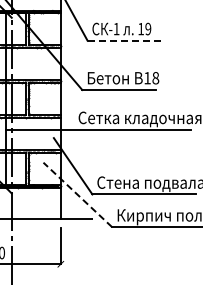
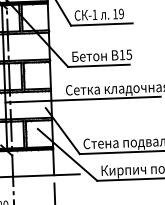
line: (124, 40) -> (101, 24), dashed -> solid
text: (155, 78) -> (129, 55), 18 -> 15
line: (77, 194) -> (67, 154), dashed -> solid

